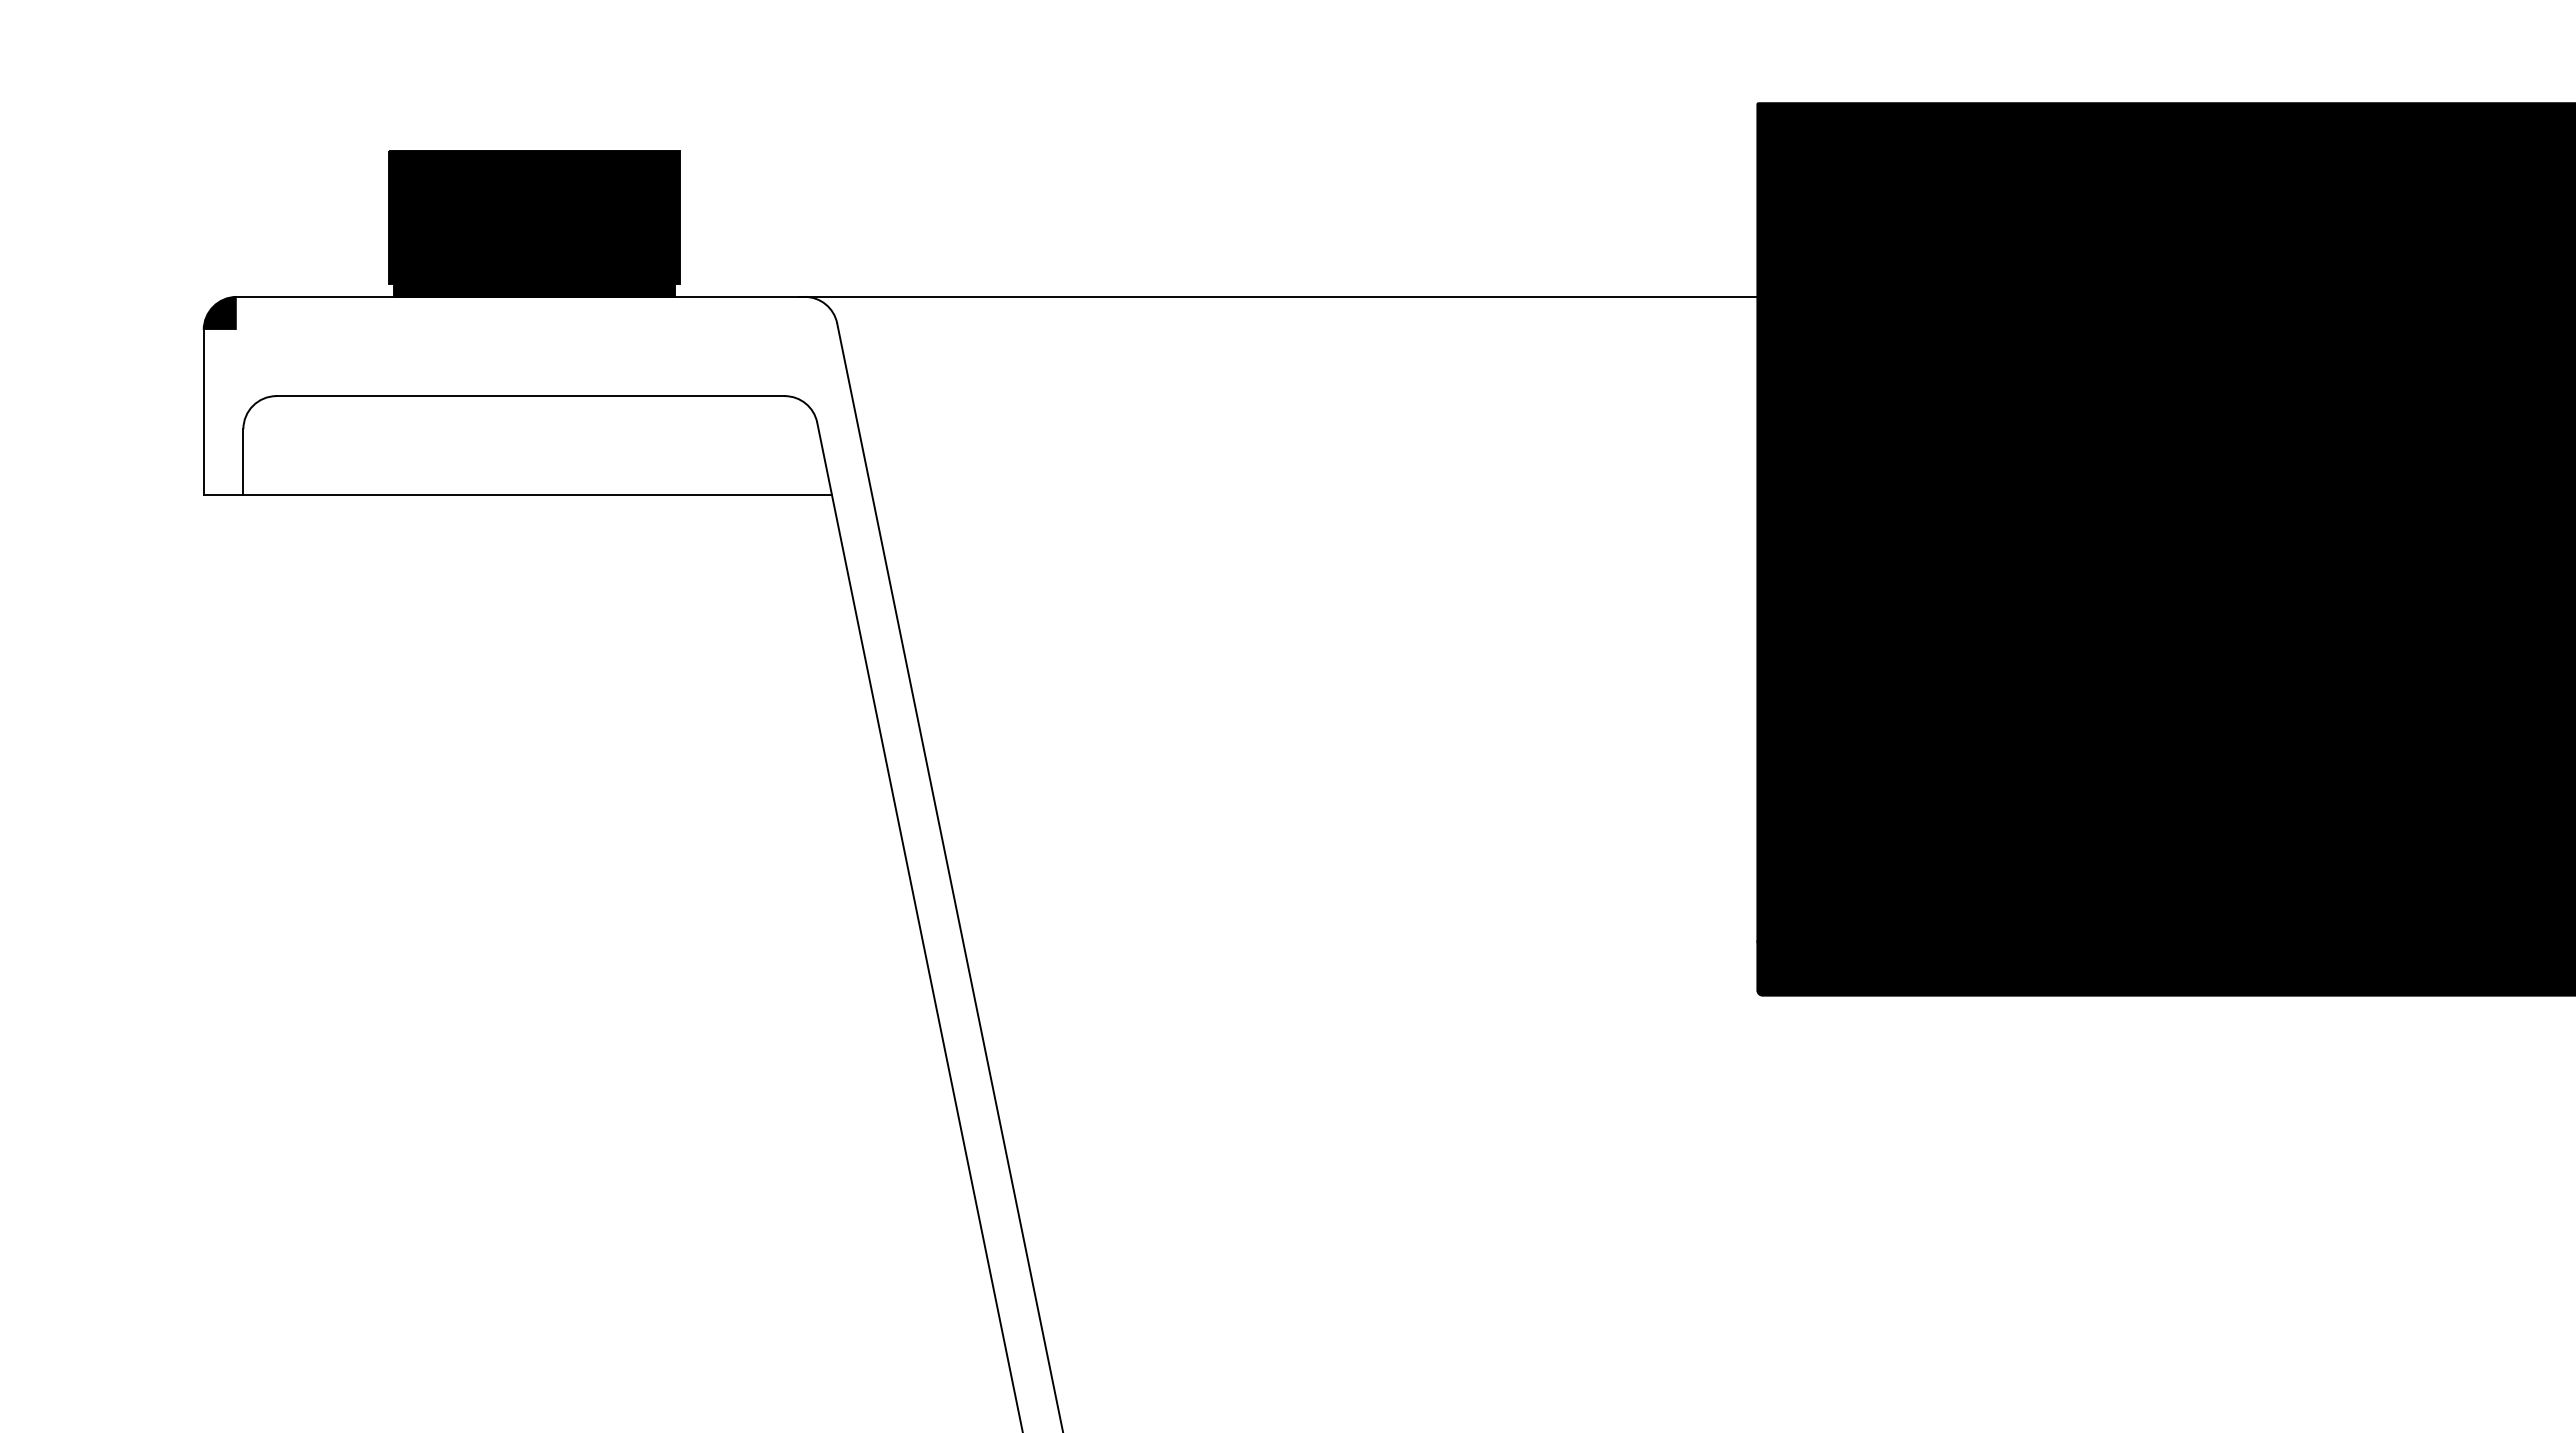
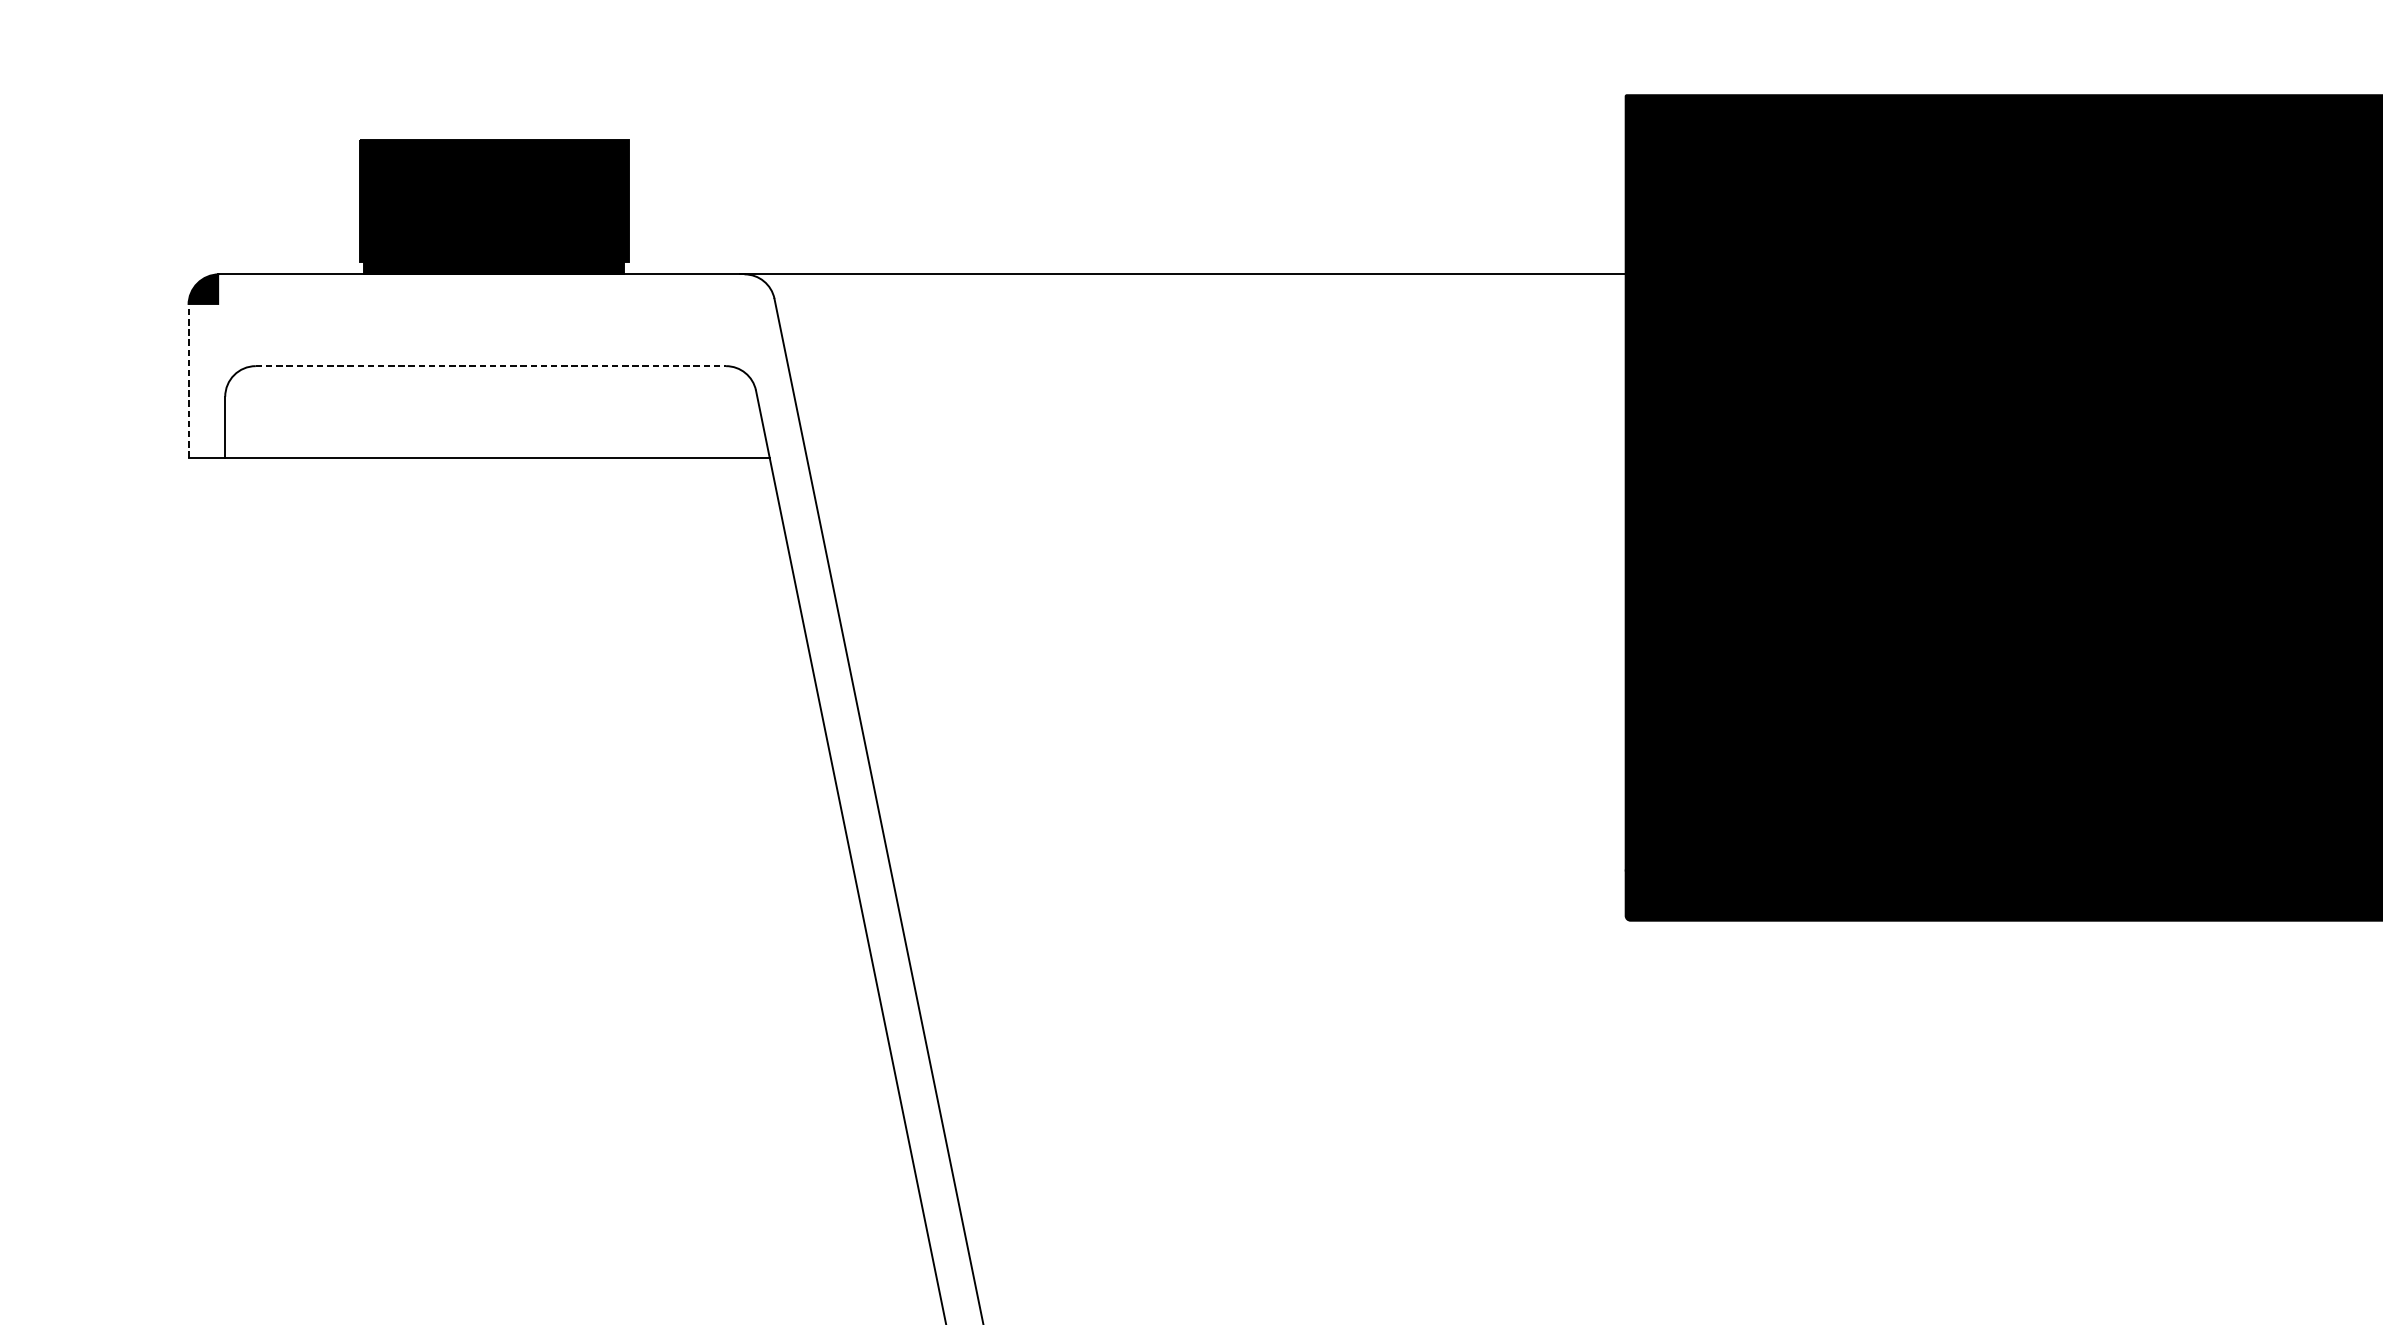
line: (531, 396) -> (491, 366), solid -> dashed
line: (203, 412) -> (188, 381), solid -> dashed

